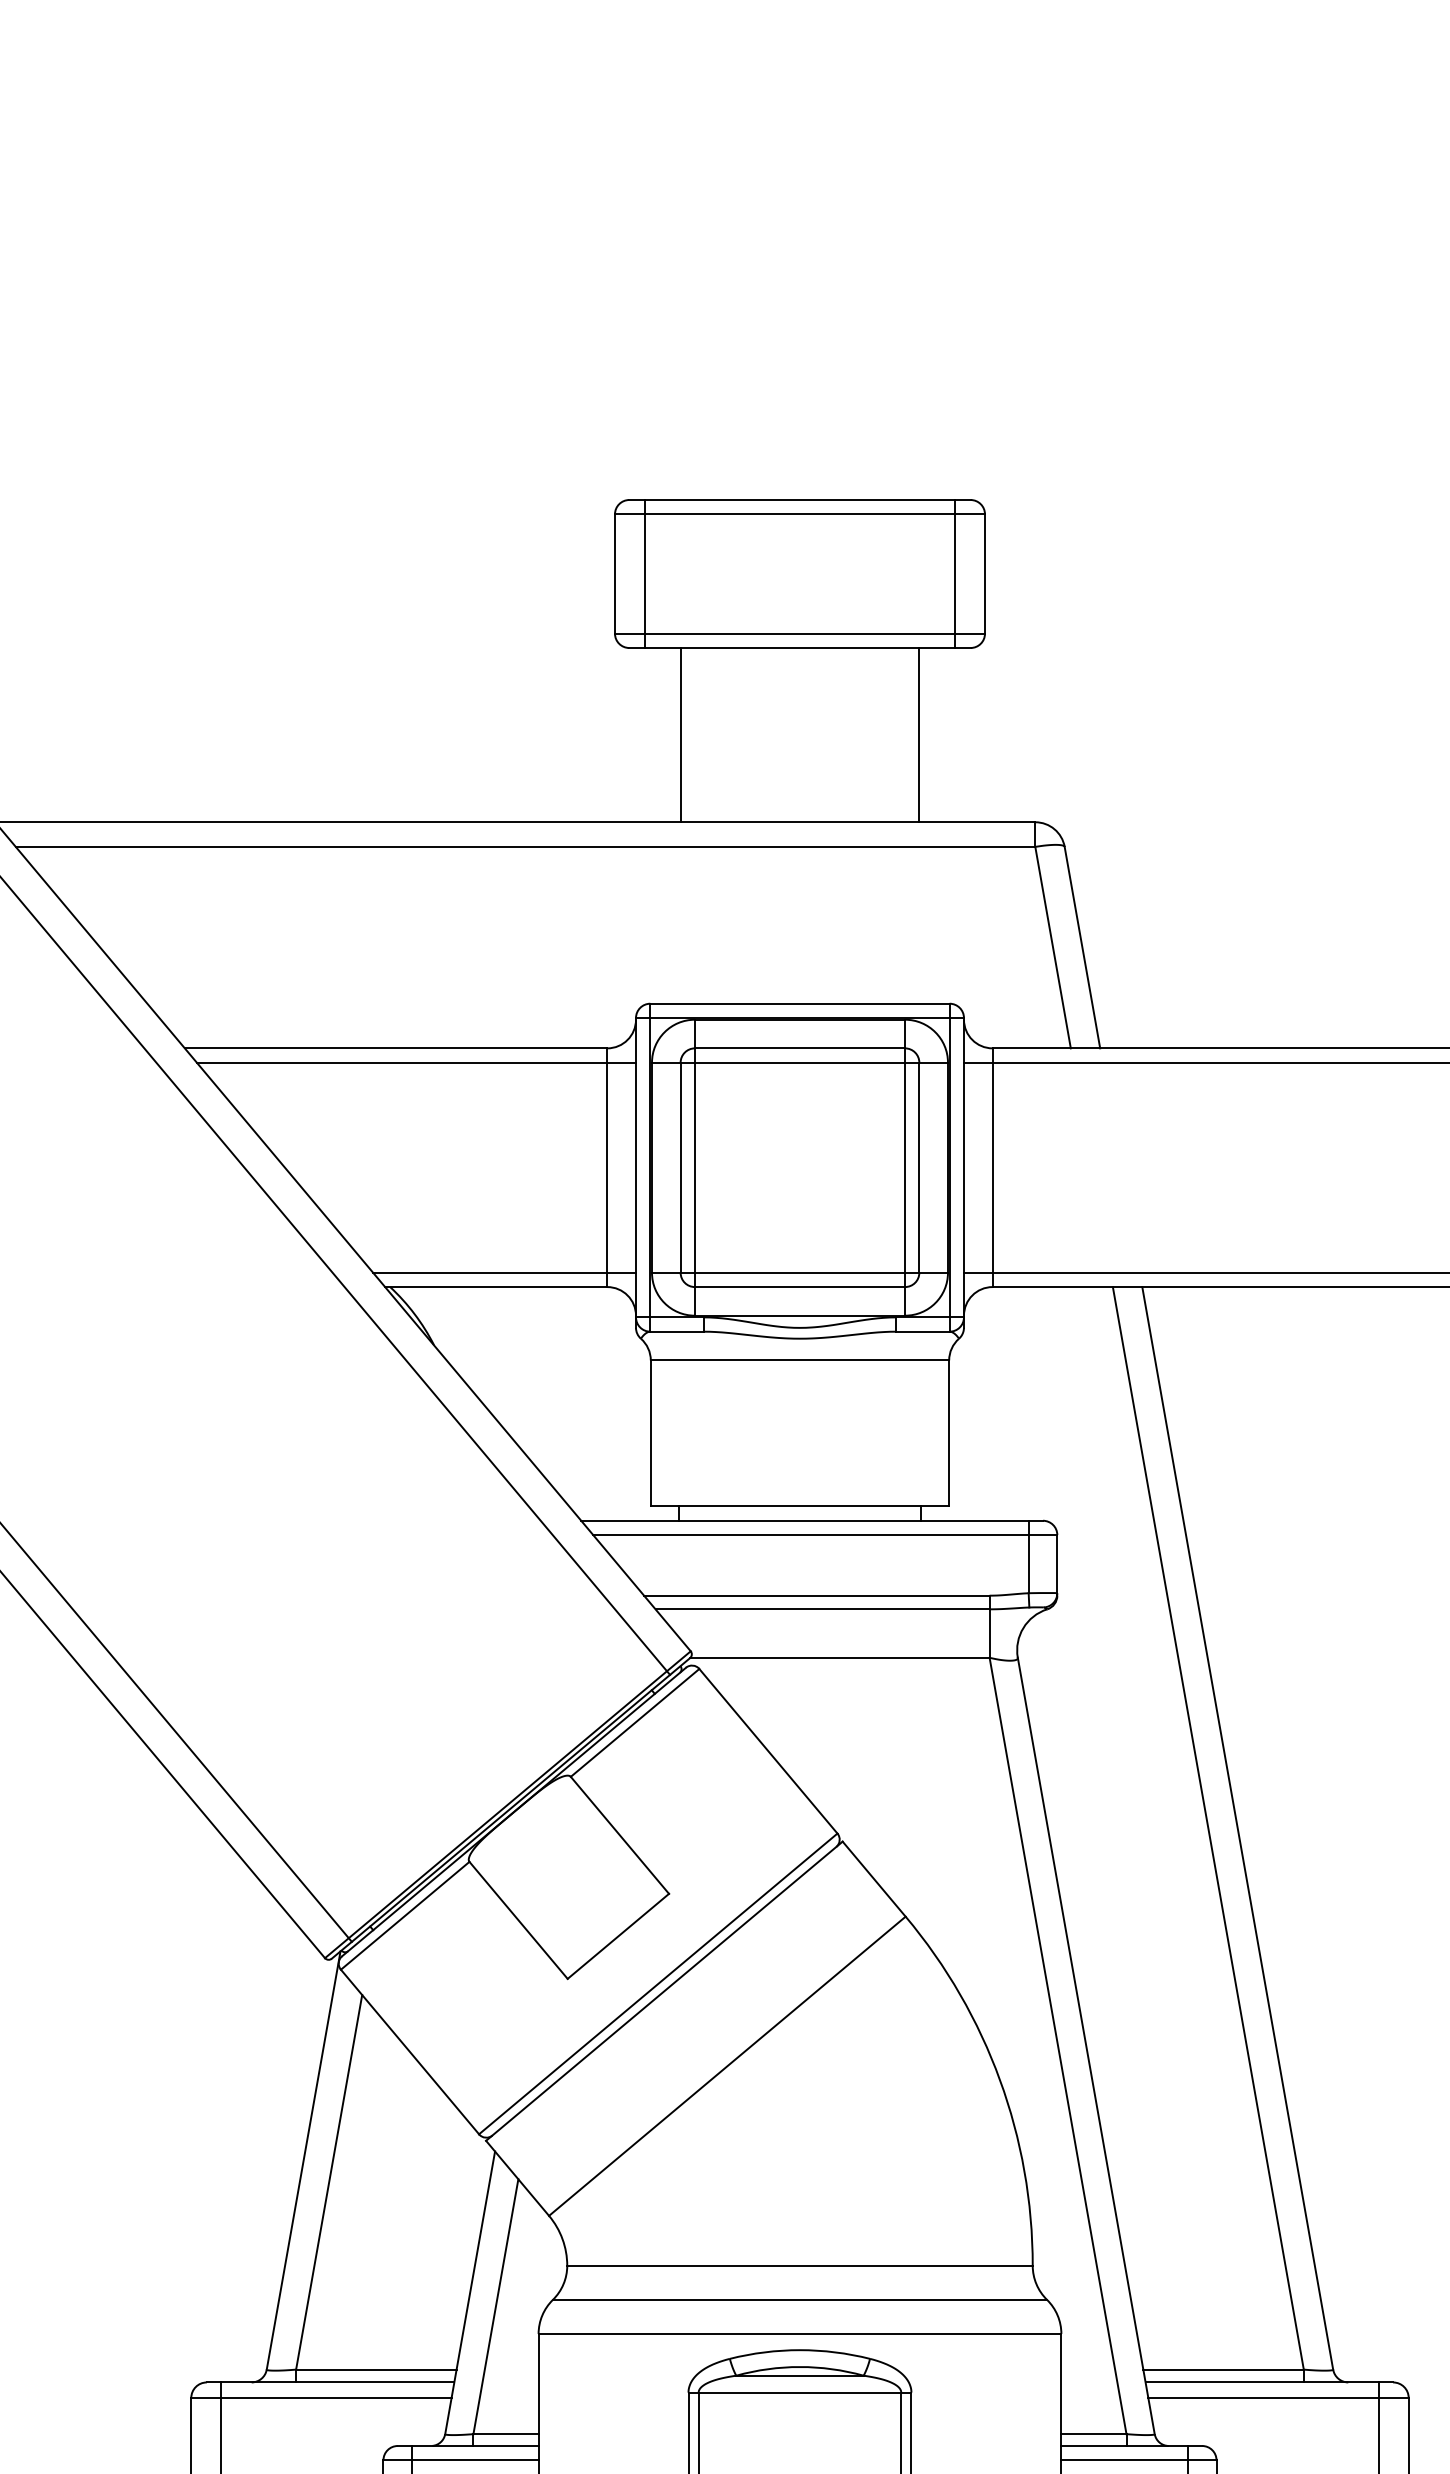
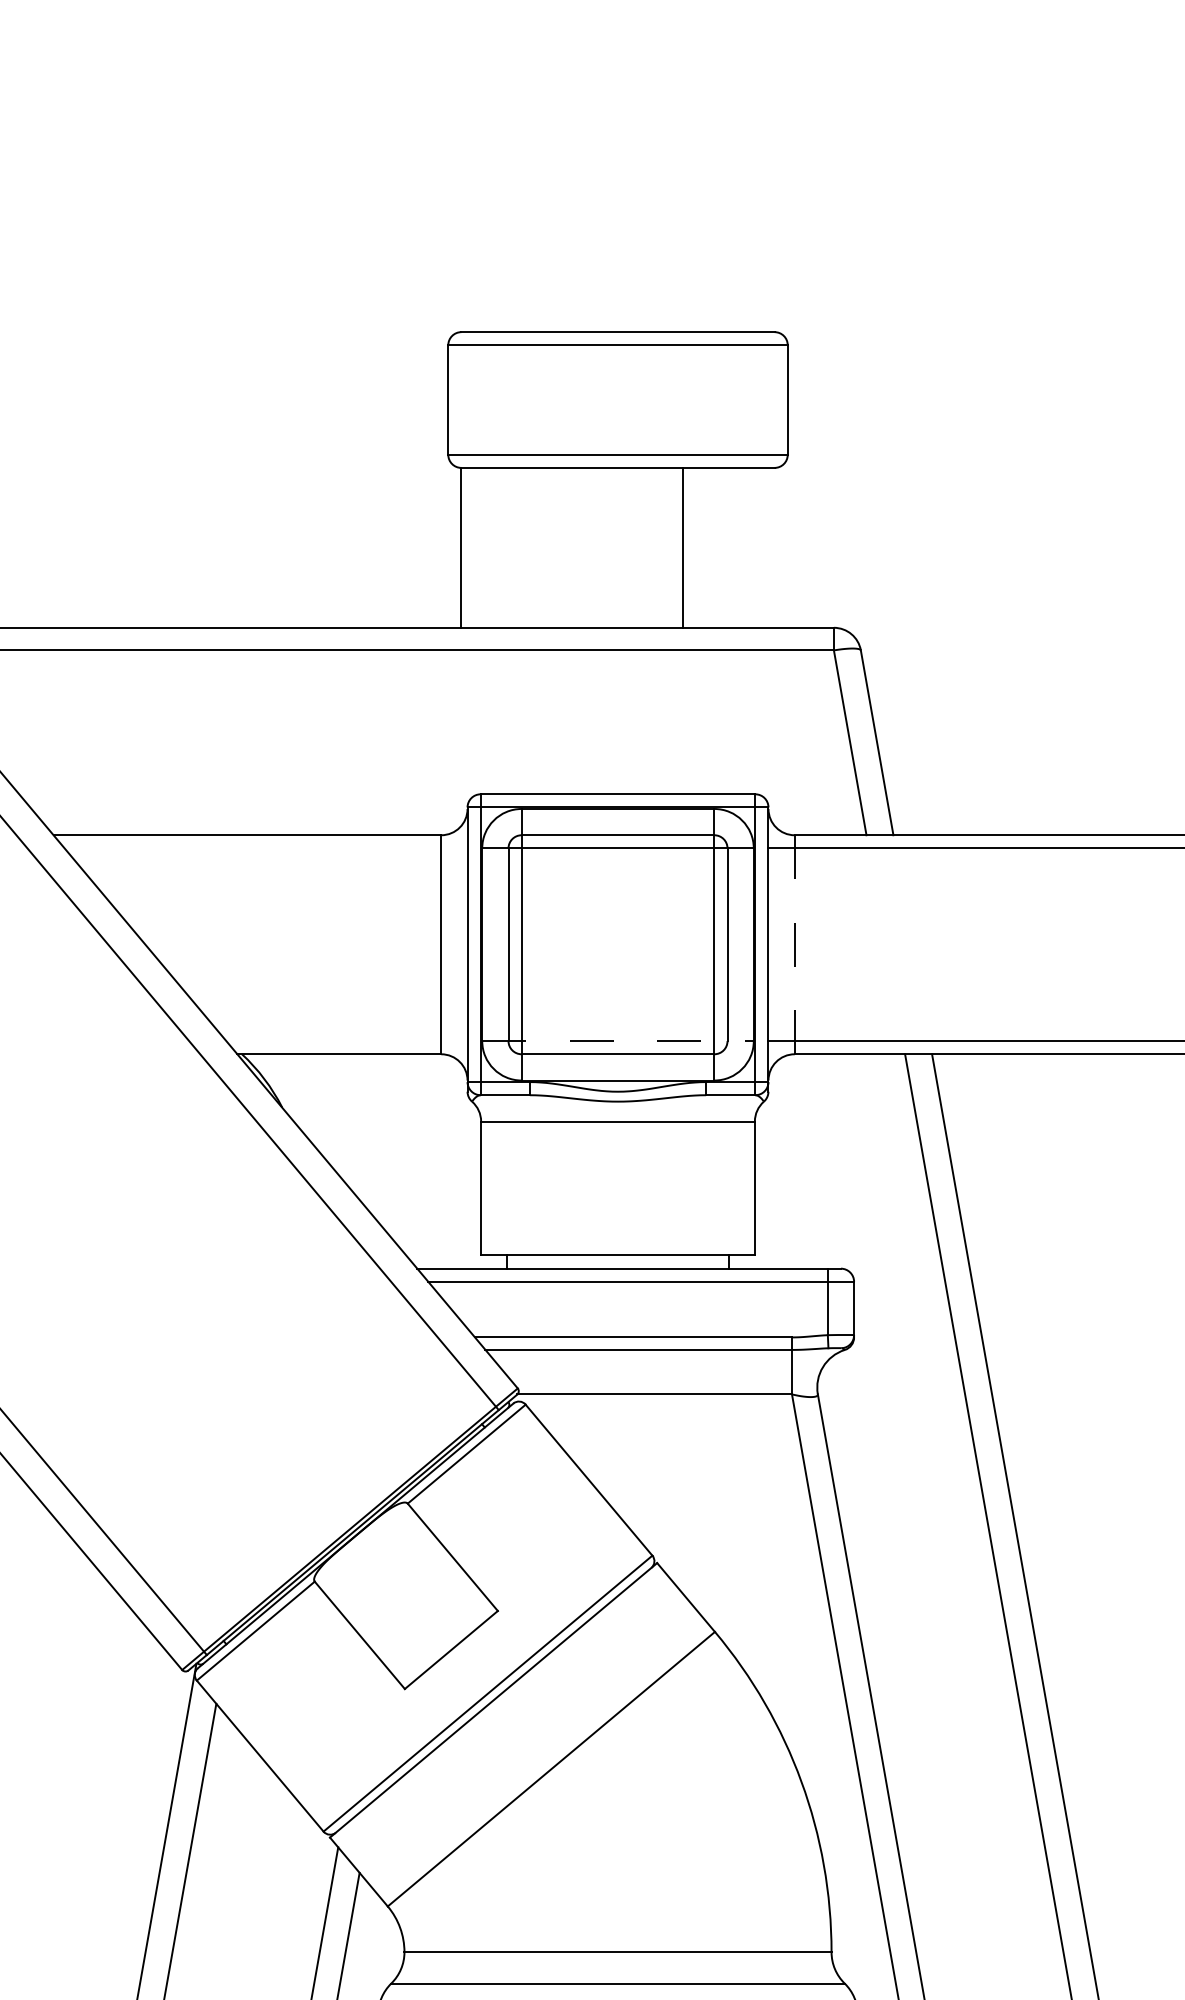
line: (645, 574) -> (476, 400), removed
line: (954, 574) -> (759, 400), removed
line: (680, 735) -> (460, 548), moved
line: (919, 735) -> (683, 548), moved
line: (416, 1062) -> (266, 848), removed
line: (992, 1167) -> (794, 944), solid -> dashed
line: (504, 1272) -> (346, 1040), removed
line: (799, 1272) -> (617, 1040), solid -> dashed

